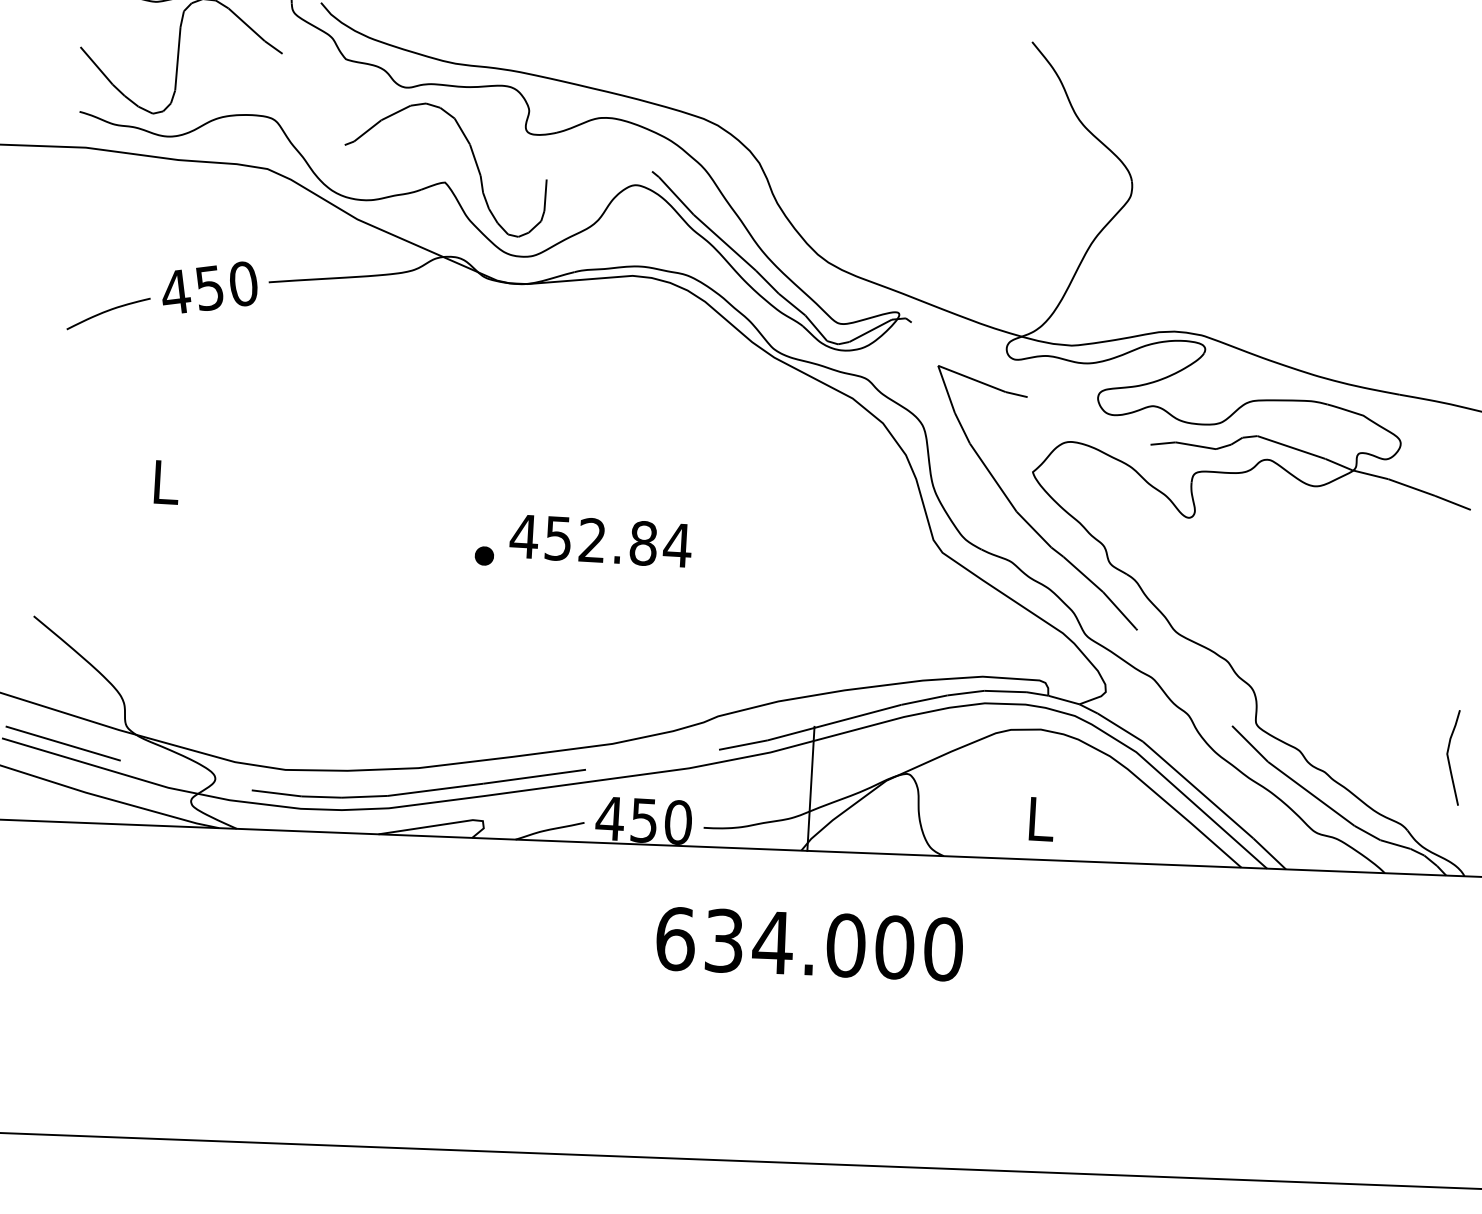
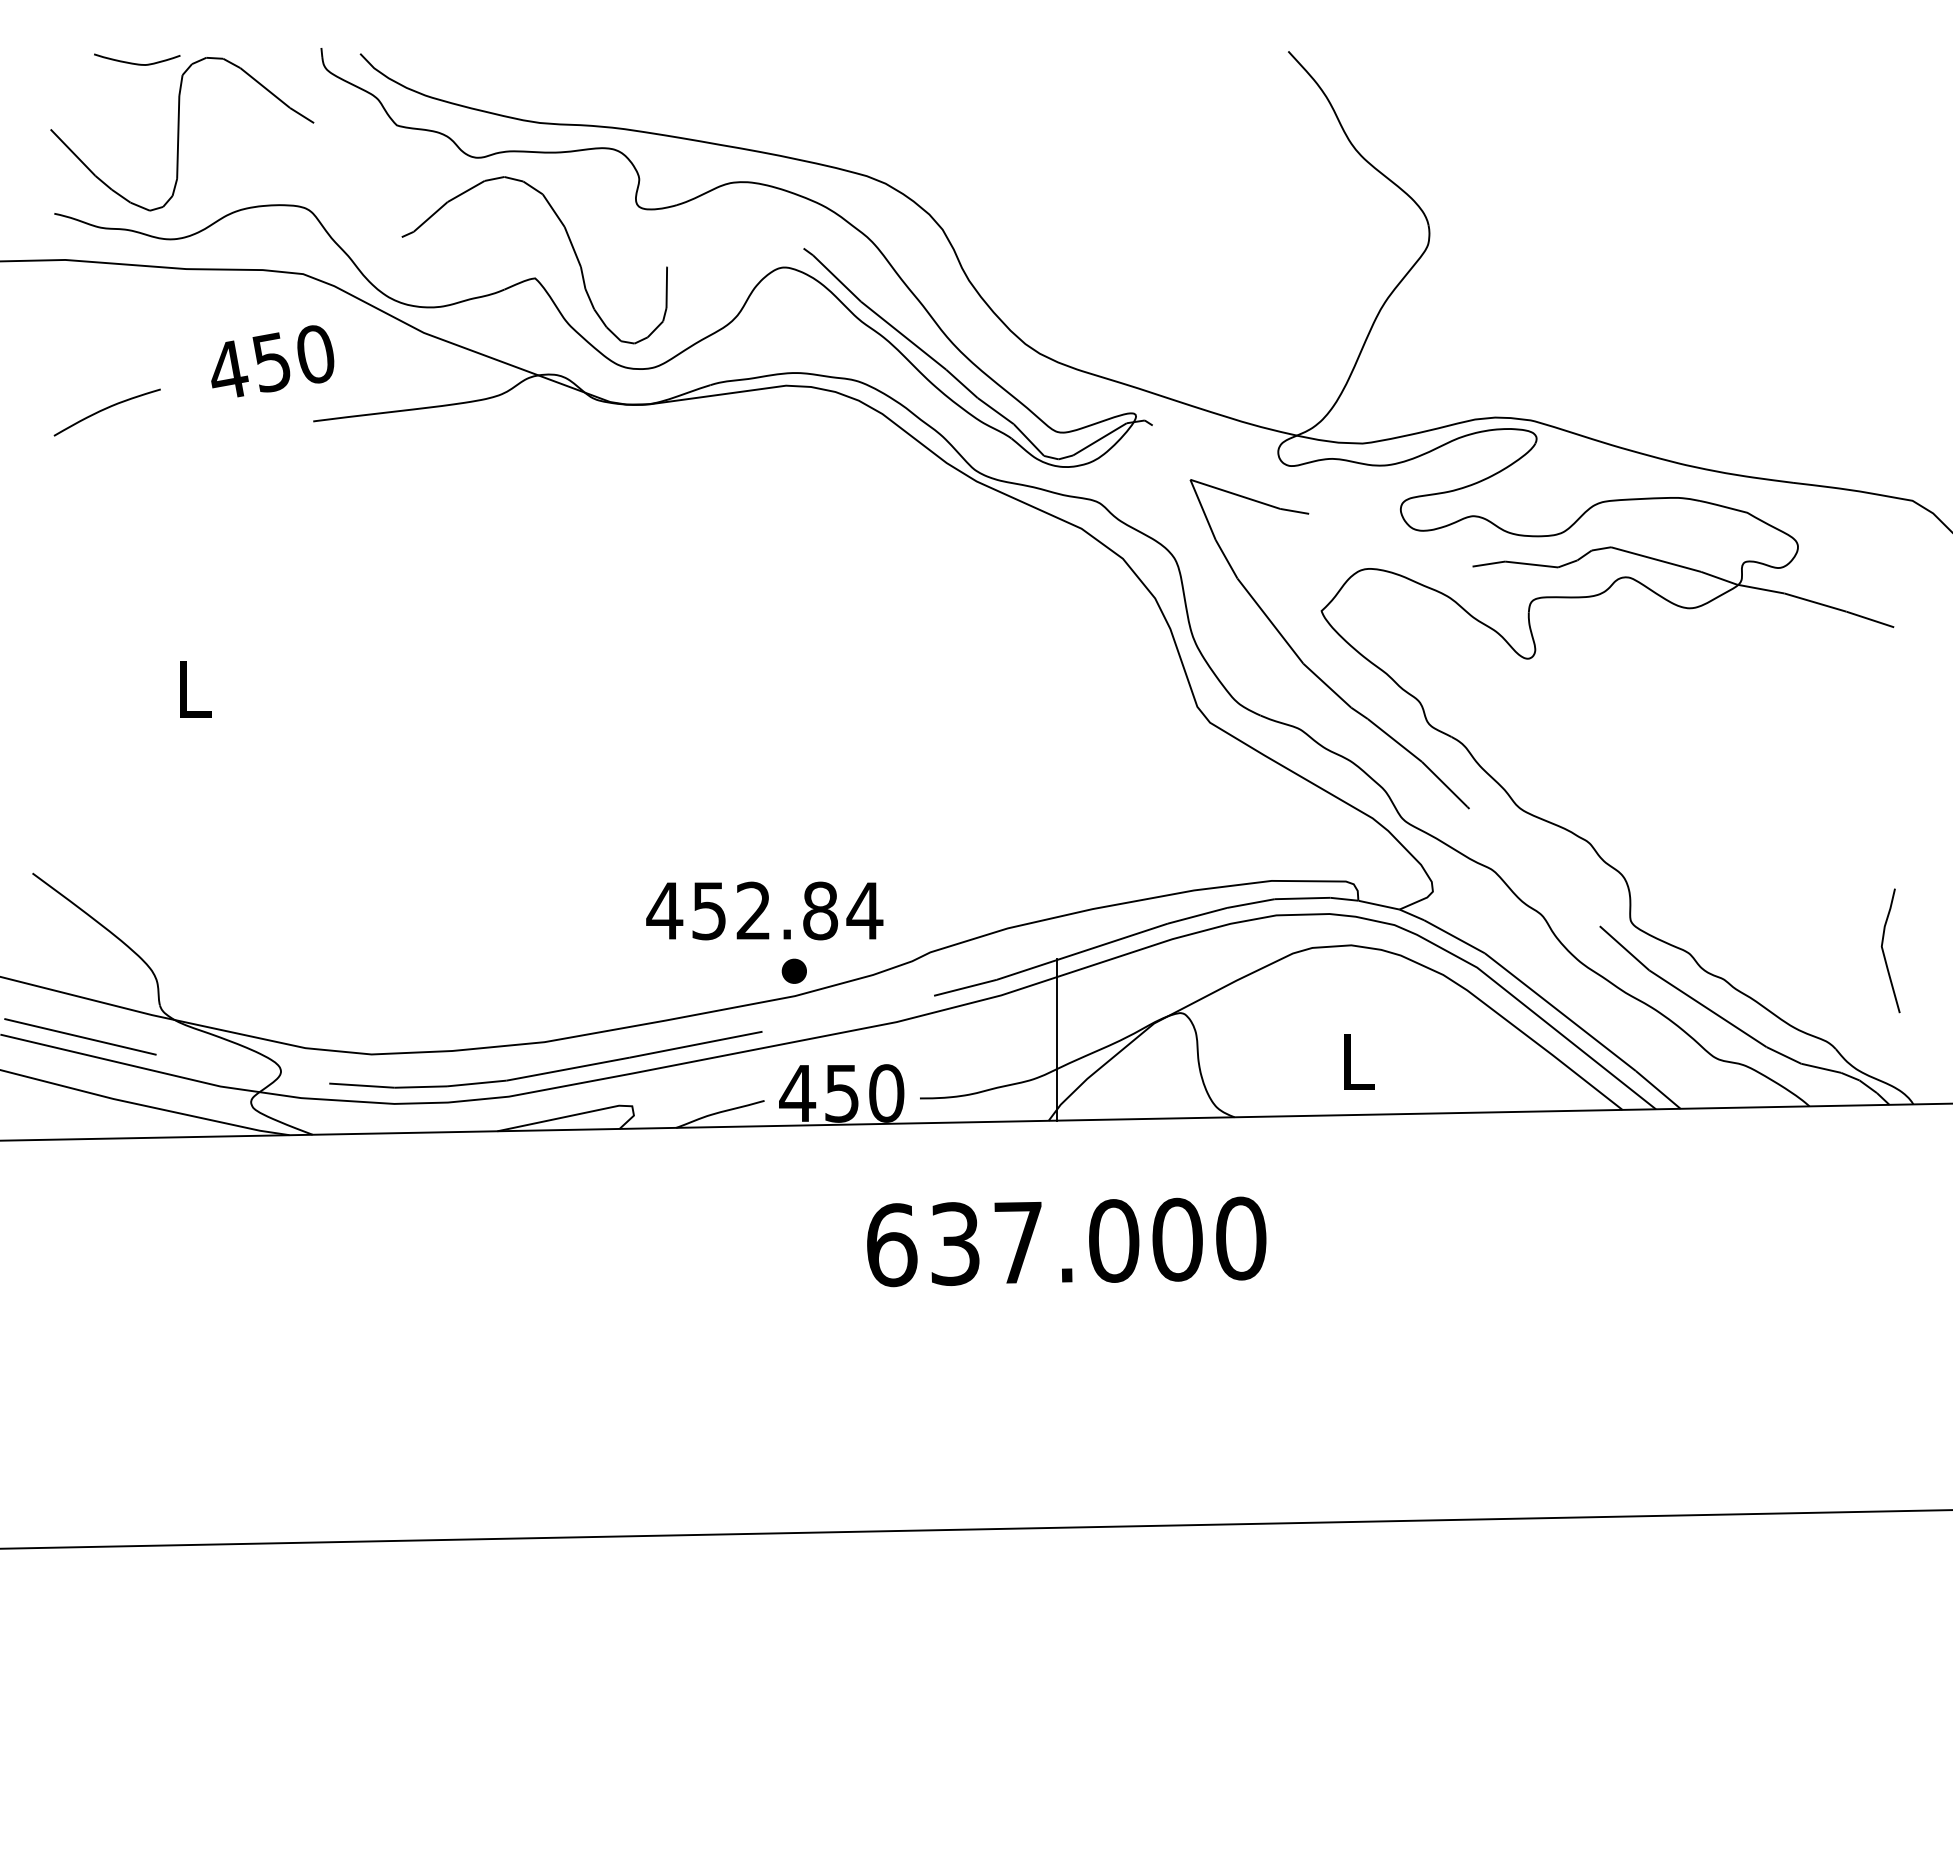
text: (210, 287) -> (272, 361), moved
curve: (106, 312) -> (104, 410), moved
text: (600, 540) -> (764, 910), moved
part: (483, 555) -> (793, 970), moved
text: (772, 942) -> (1018, 1242), 634.000 -> 637.000

